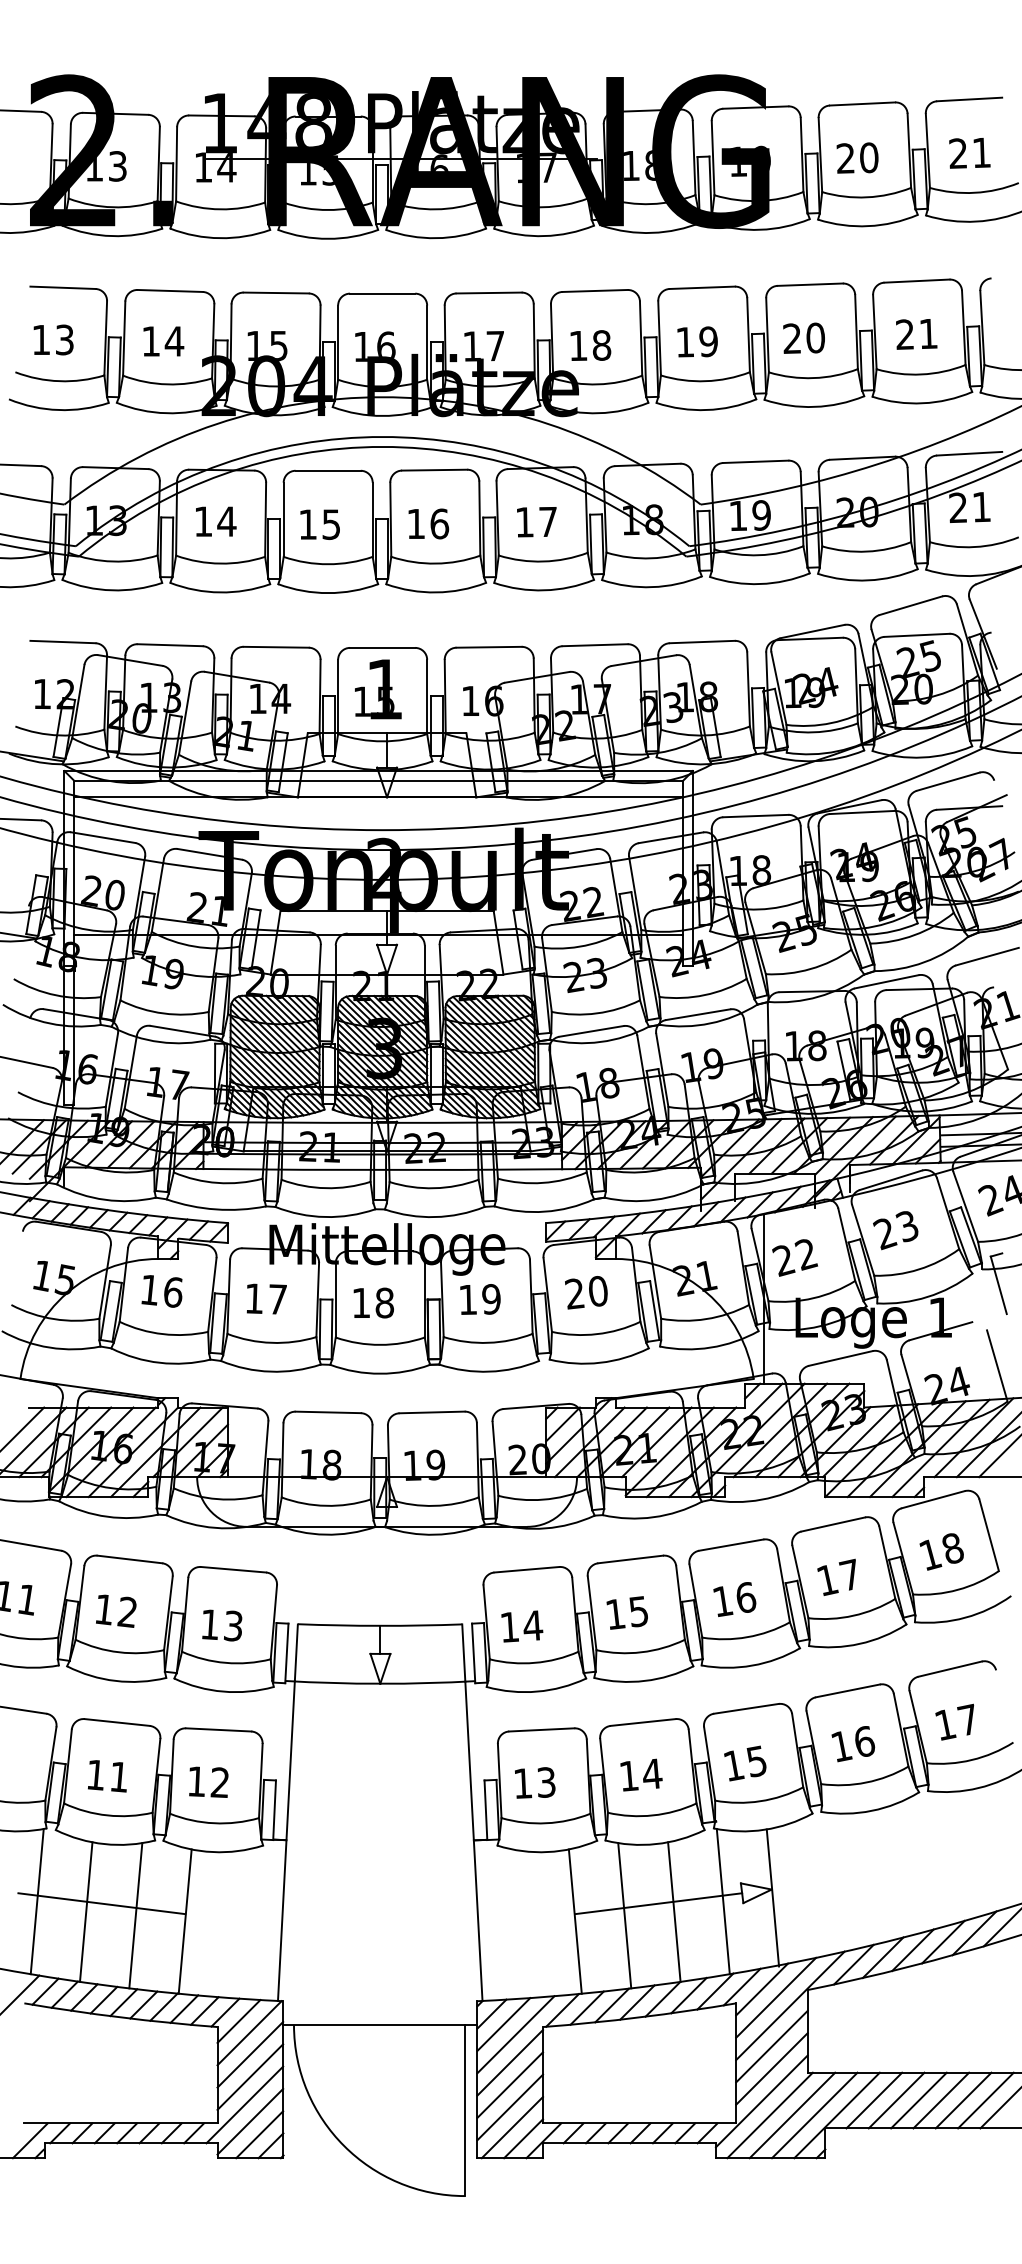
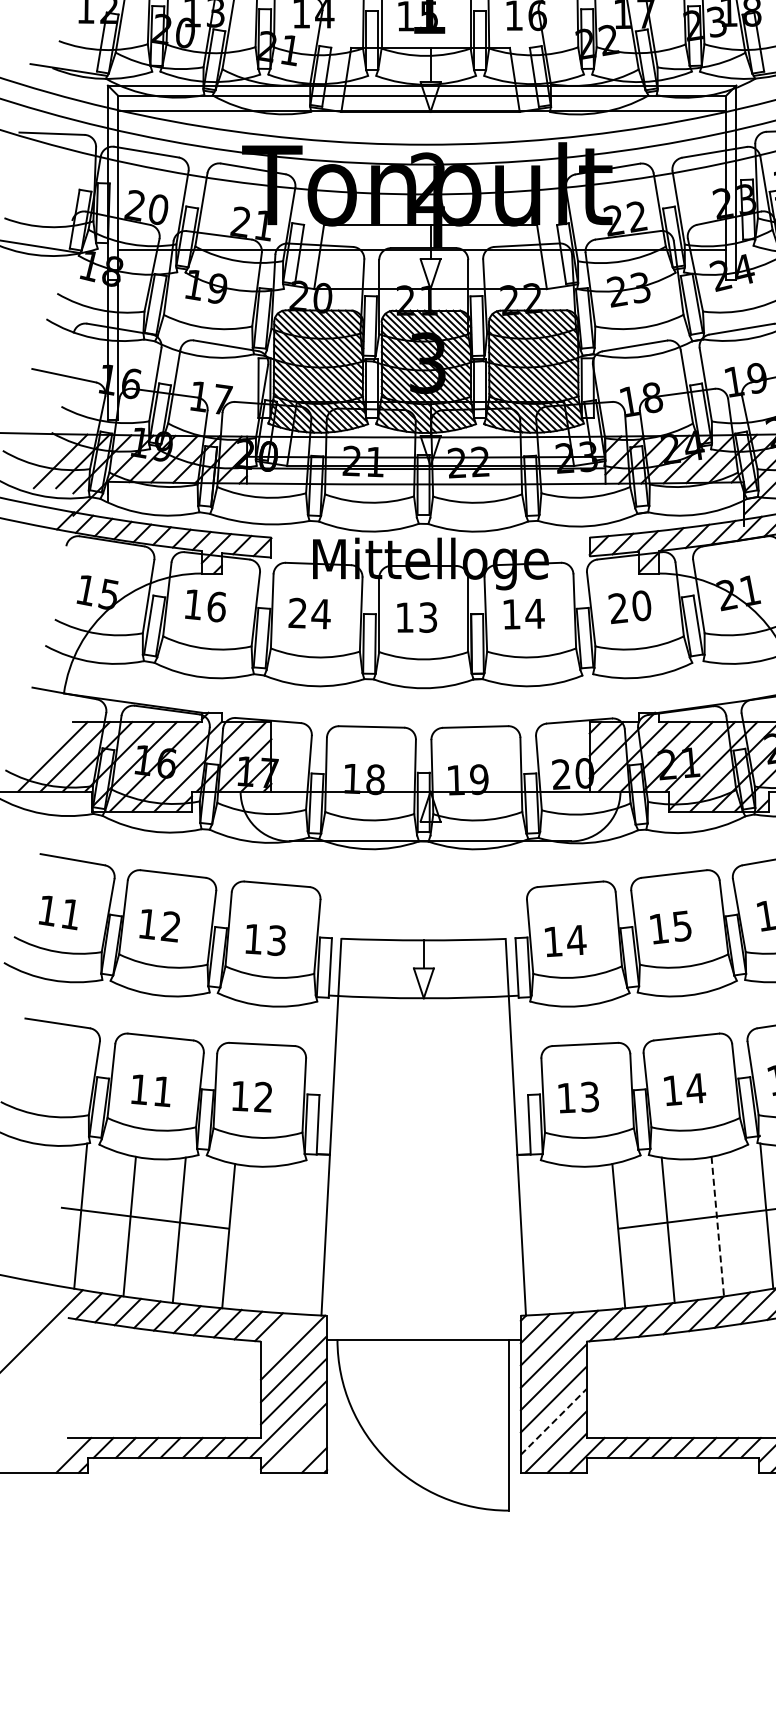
text: (266, 1298) -> (309, 613), 17 -> 24
text: (491, 1299) -> (534, 614), 19 -> 14
text: (384, 1302) -> (427, 617), 18 -> 13
line: (674, 1912) -> (717, 1227), solid -> dashed
line: (238, 2021) -> (281, 1336), removed
line: (510, 2107) -> (553, 1422), solid -> dashed
line: (259, 2134) -> (302, 1449), removed

